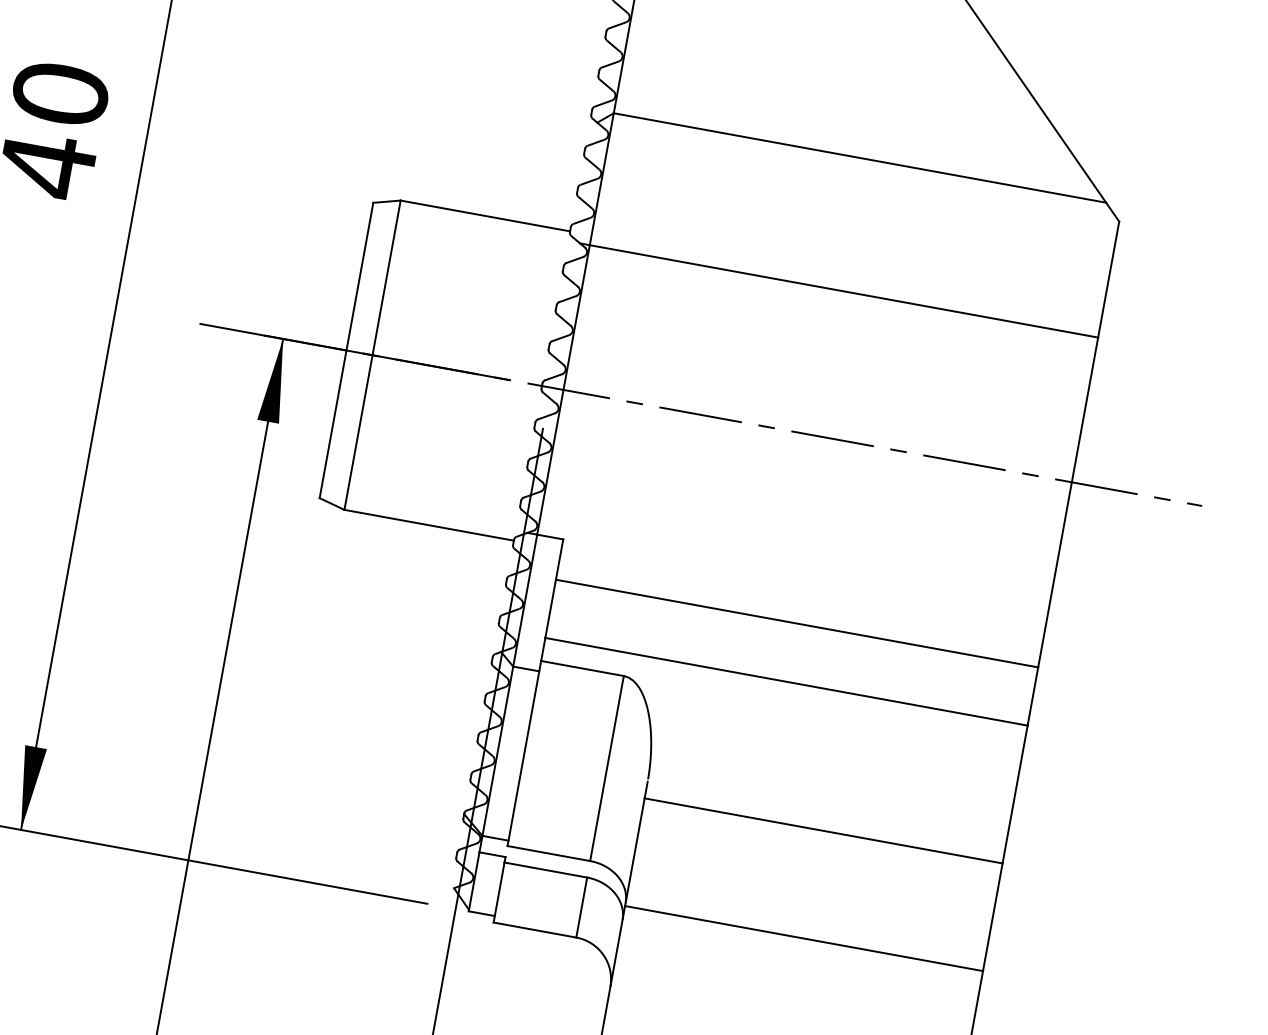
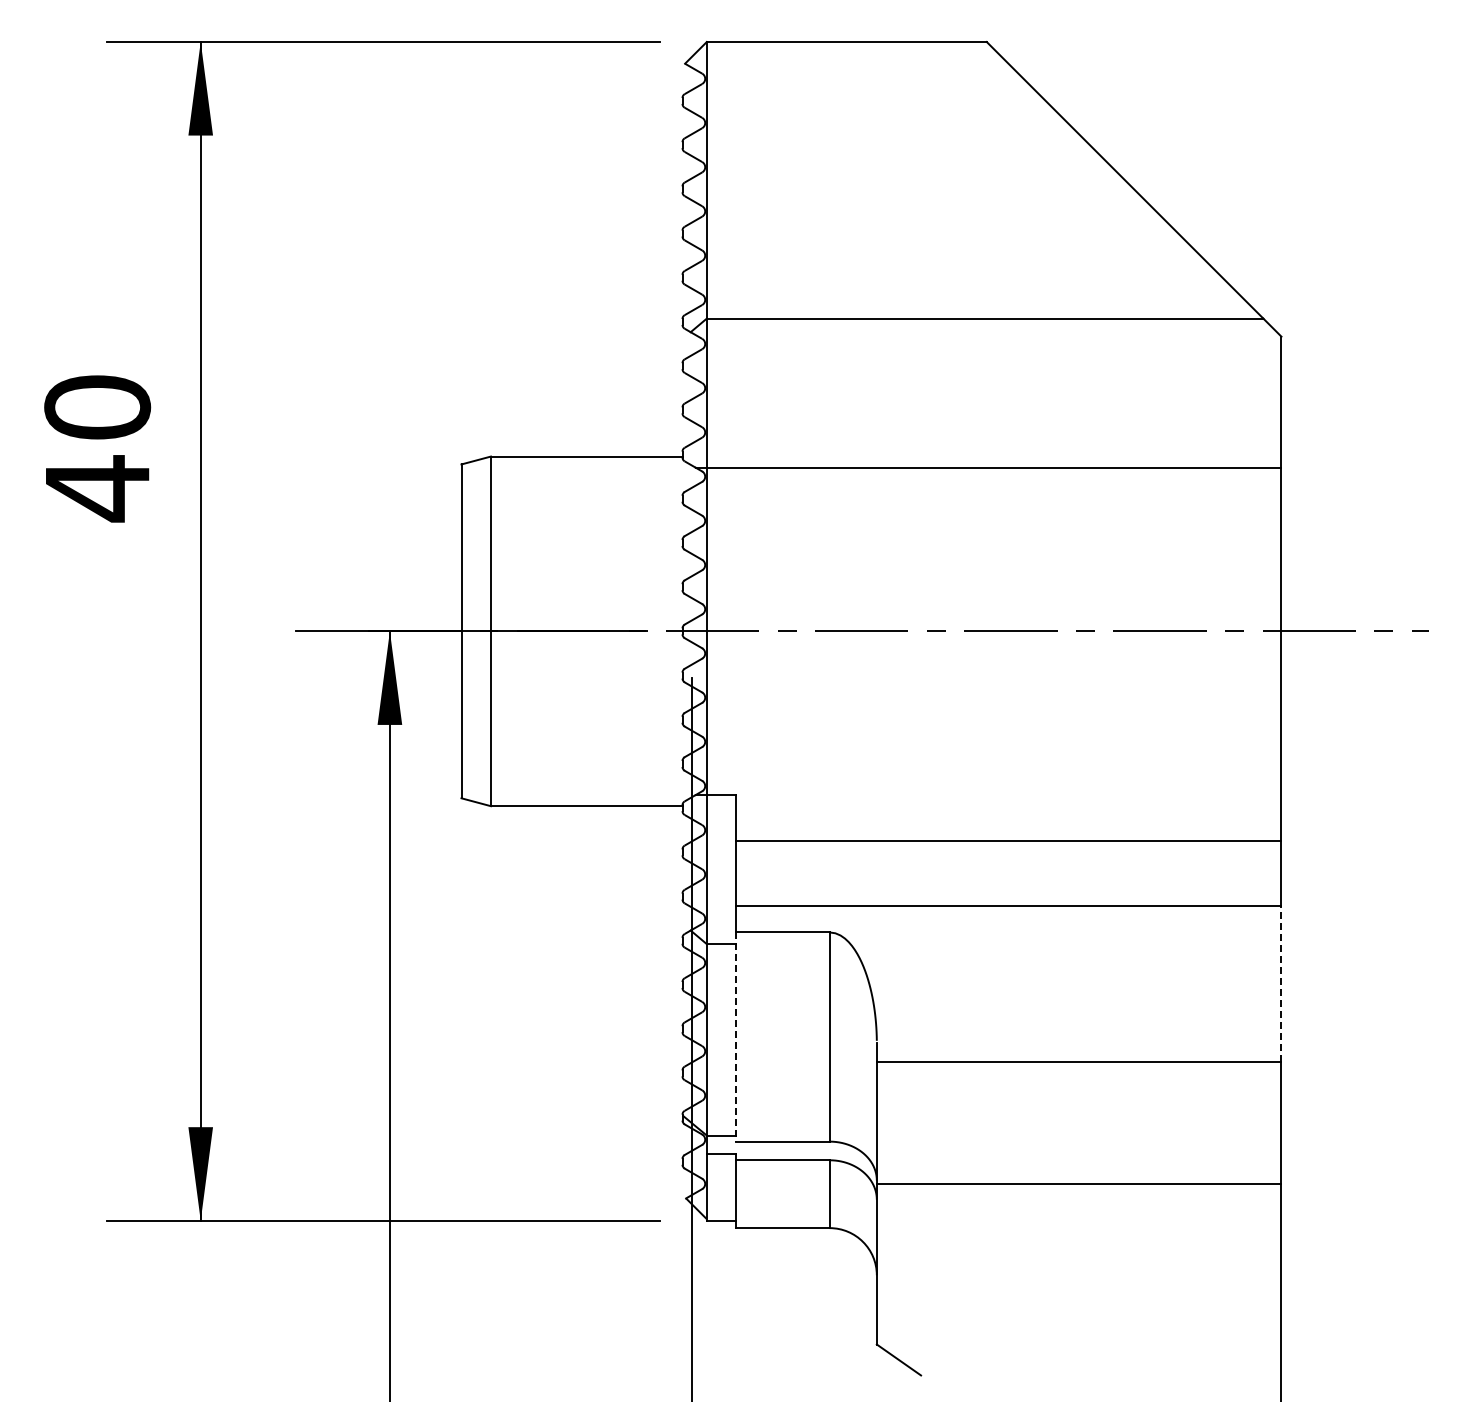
line: (524, 753) -> (736, 1037), solid -> dashed
line: (1015, 794) -> (1281, 984), solid -> dashed

